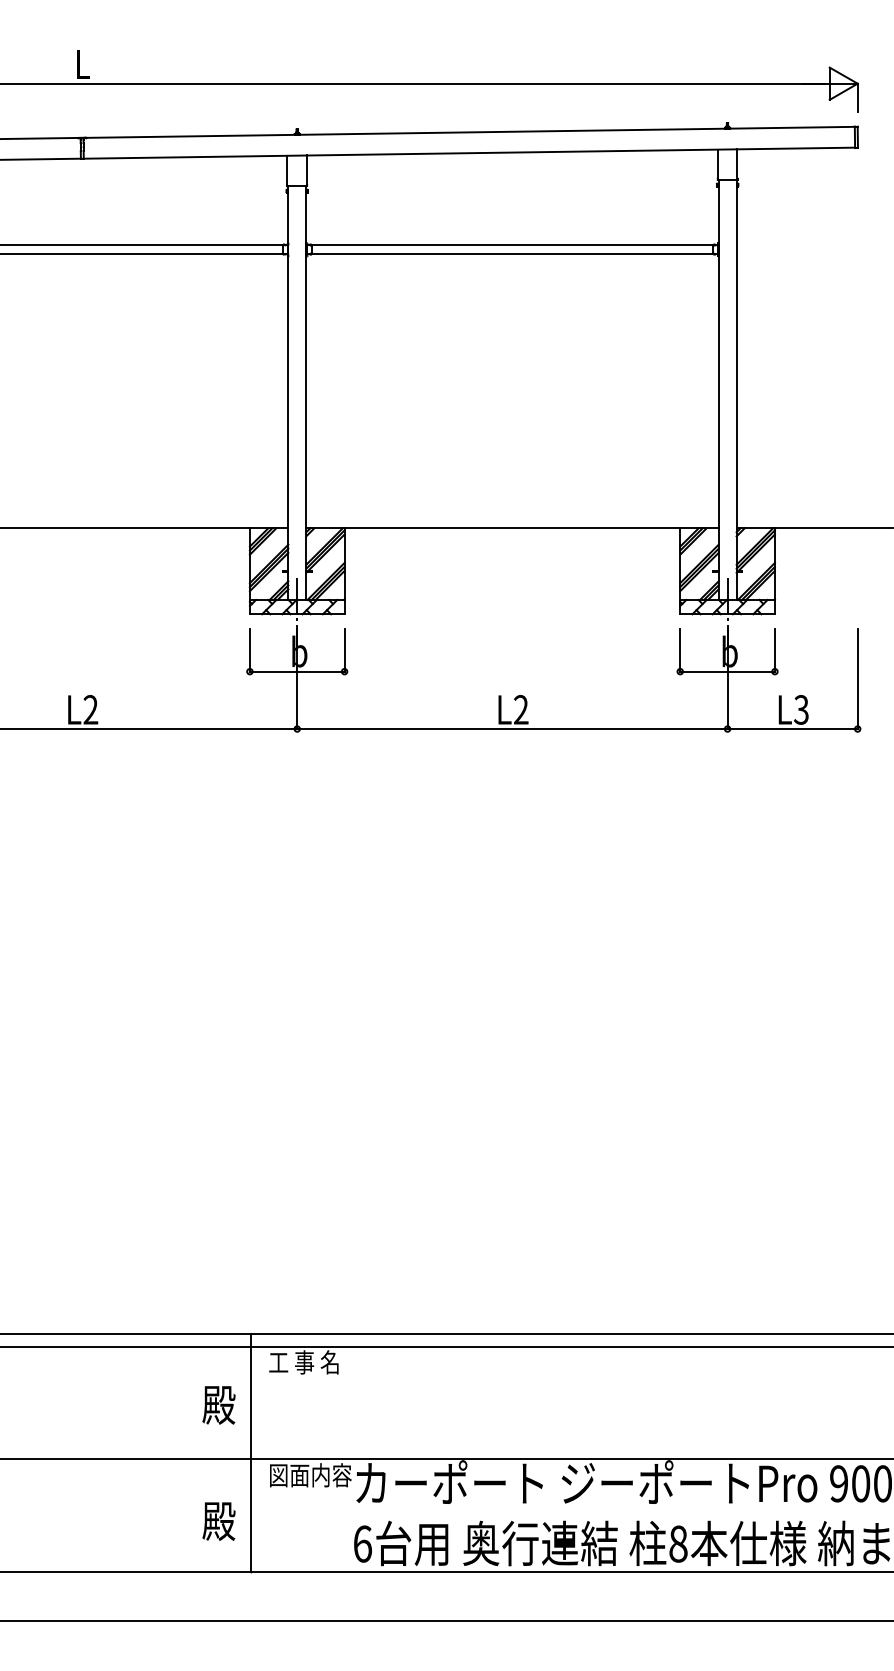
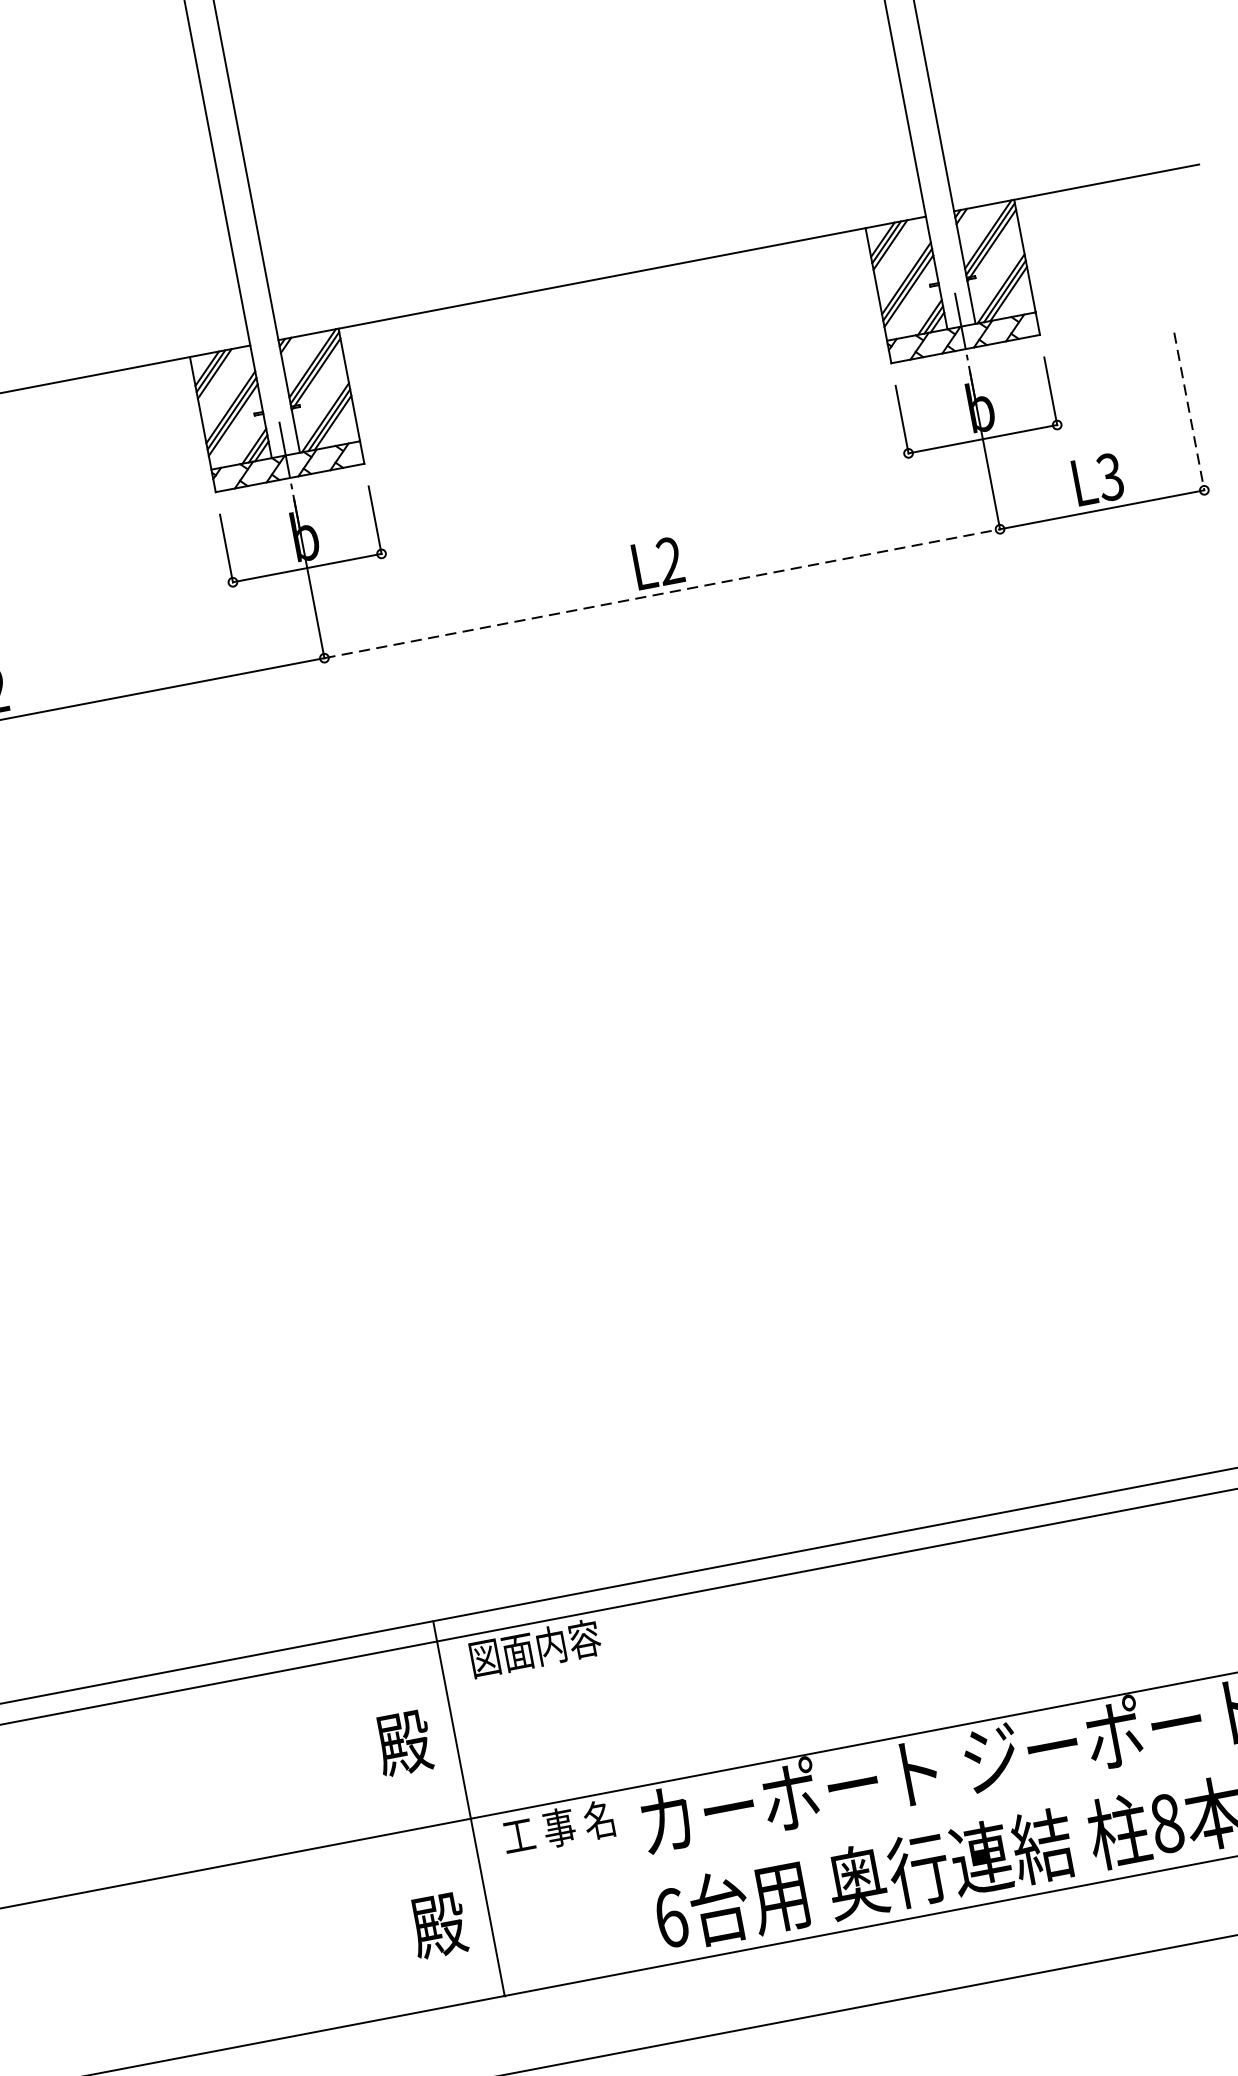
line: (857, 679) -> (1189, 412), solid -> dashed
line: (512, 729) -> (662, 594), solid -> dashed
text: (310, 1362) -> (534, 1648), 工 事 名 -> 図面内容
text: (310, 1475) -> (568, 1826), 図面内容 -> 工 事 名

